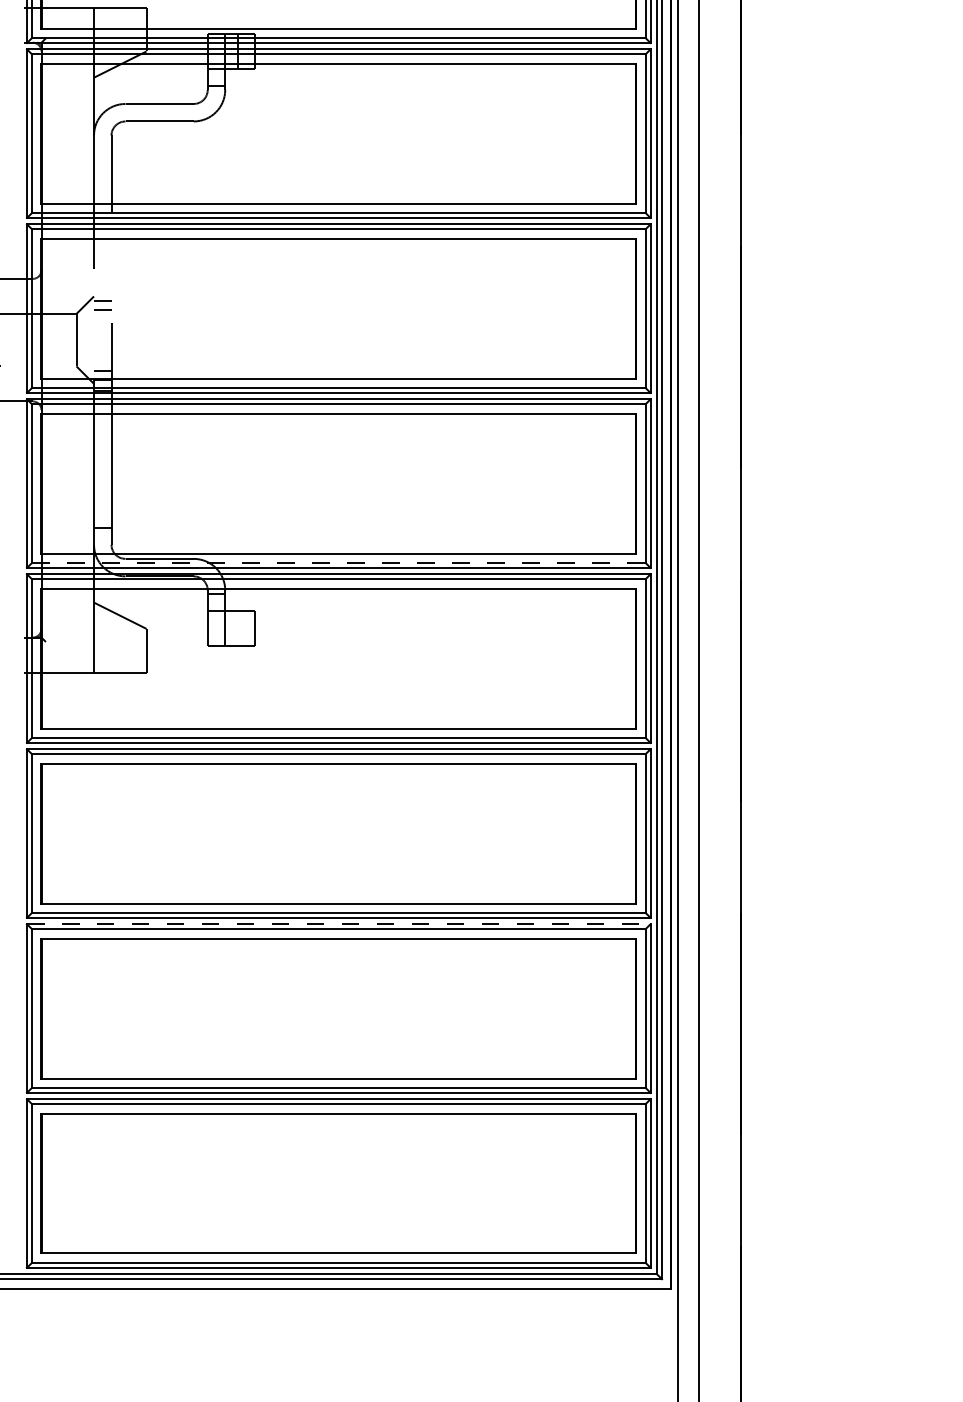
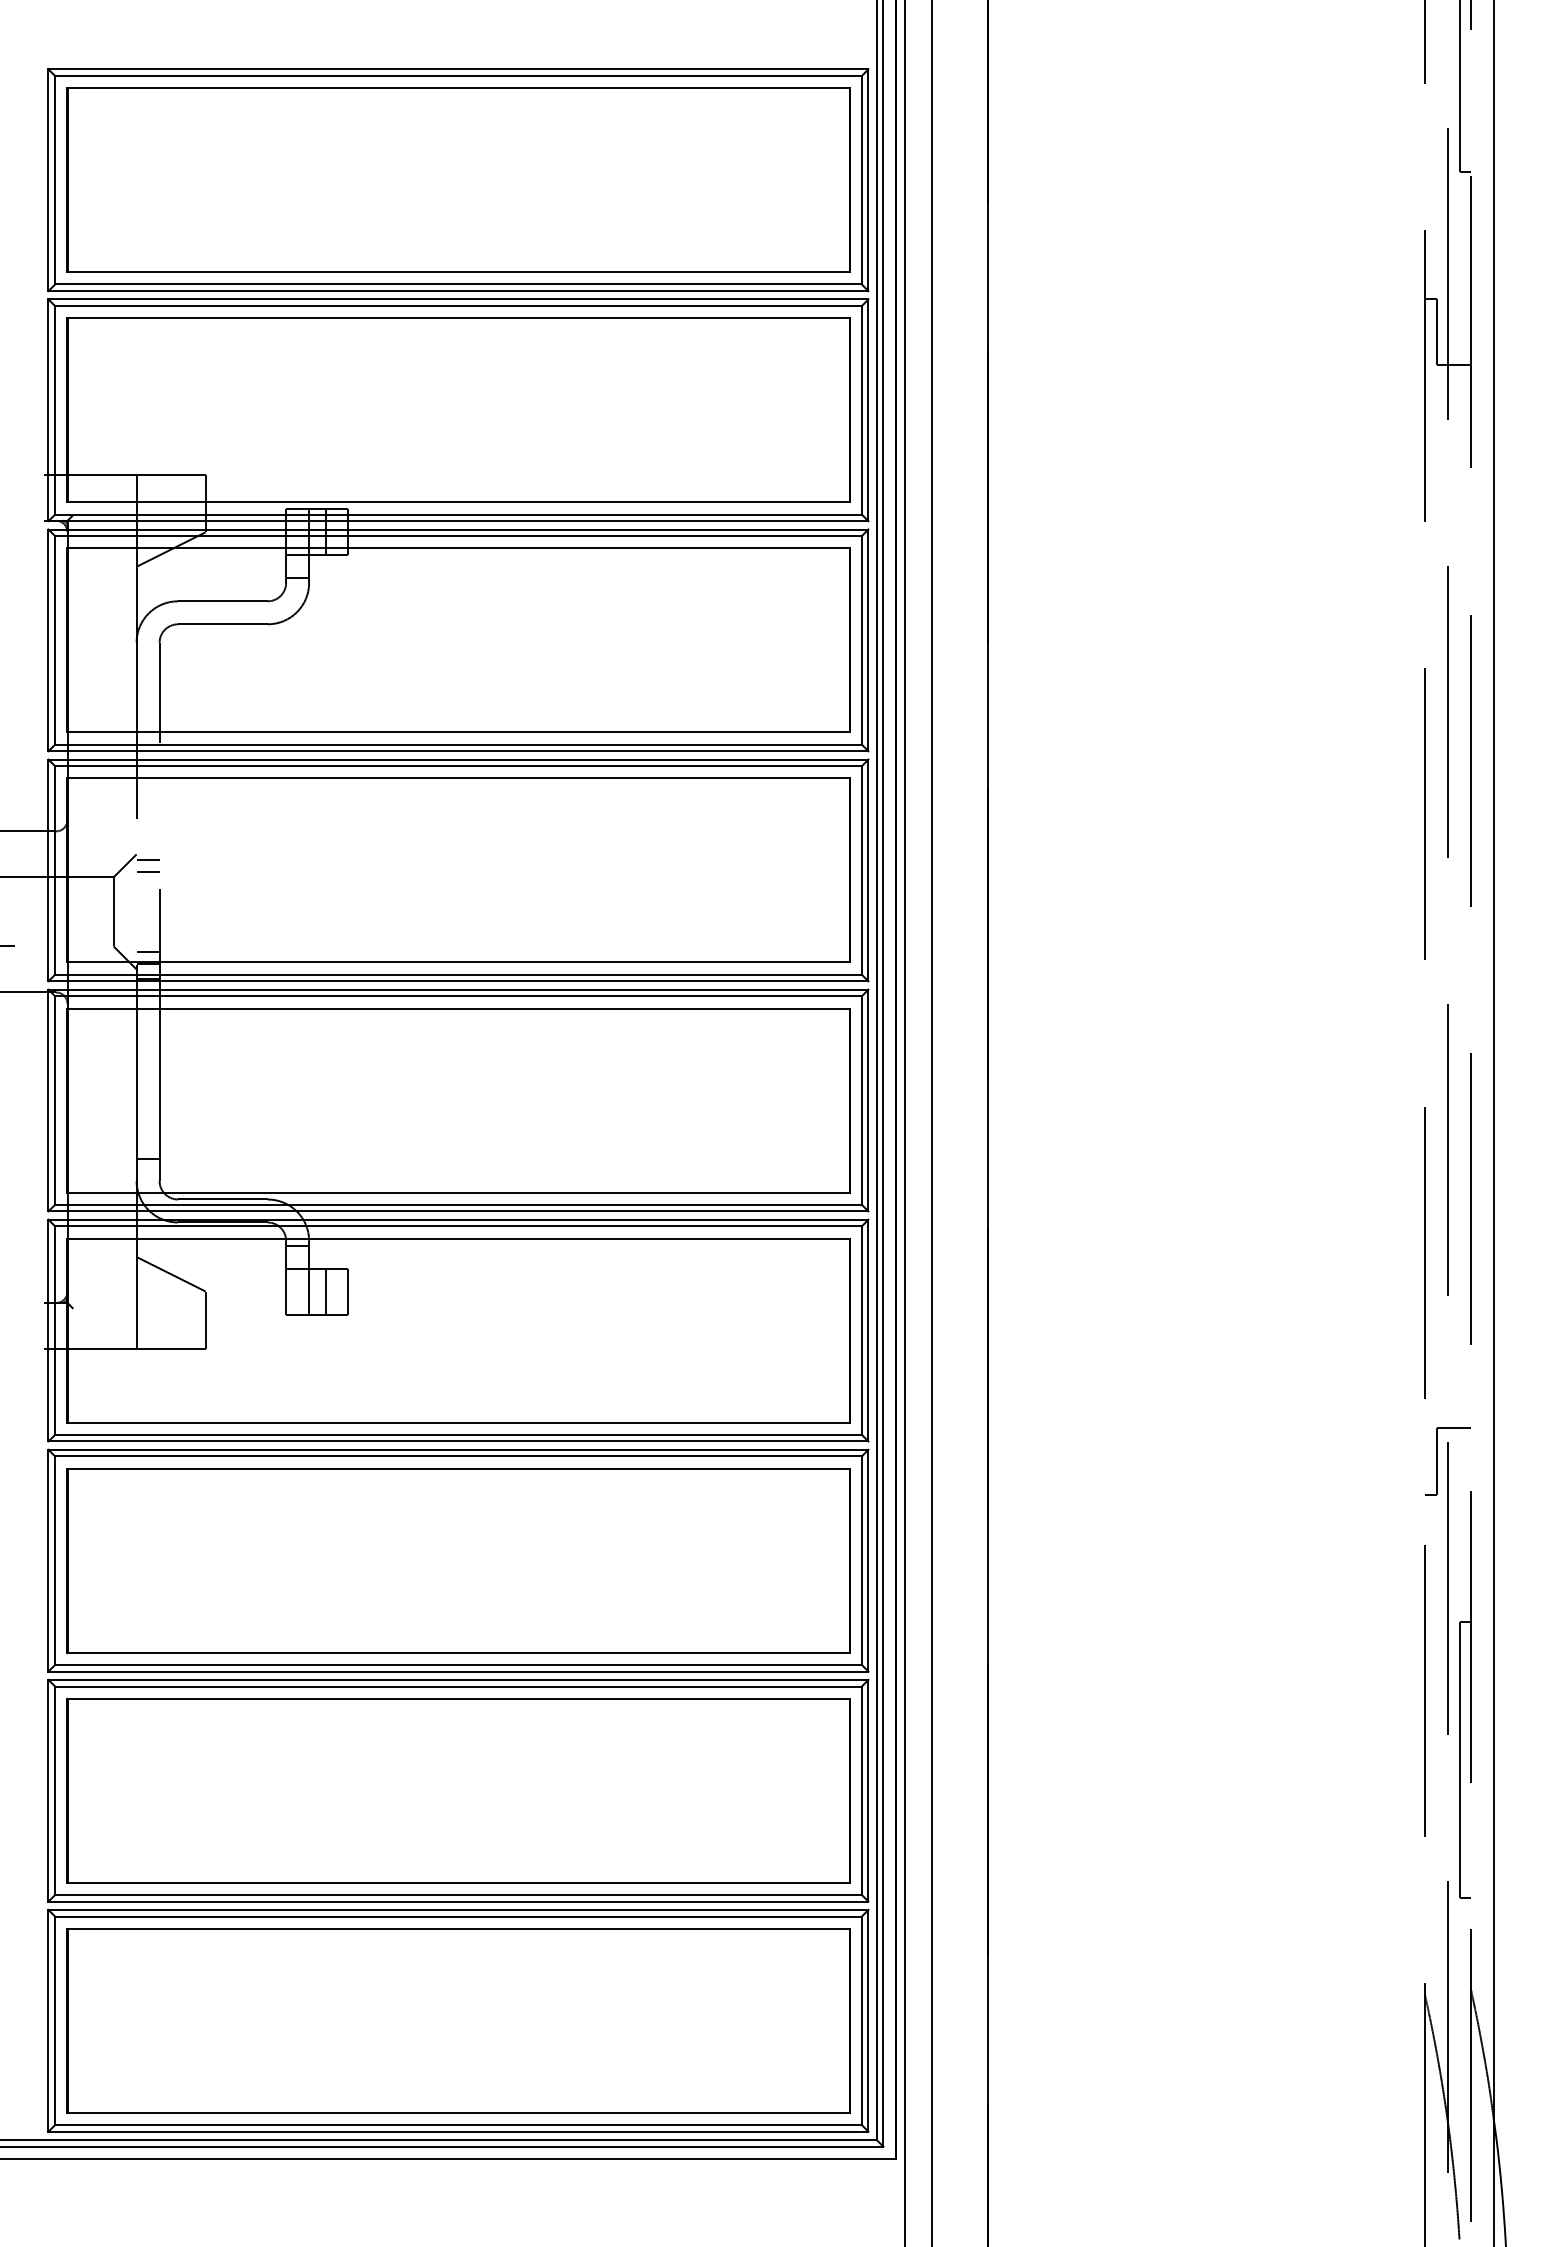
line: (339, 562) -> (459, 1204), dashed -> solid
line: (238, 628) -> (326, 1291), added
line: (338, 923) -> (458, 1679), dashed -> solid

